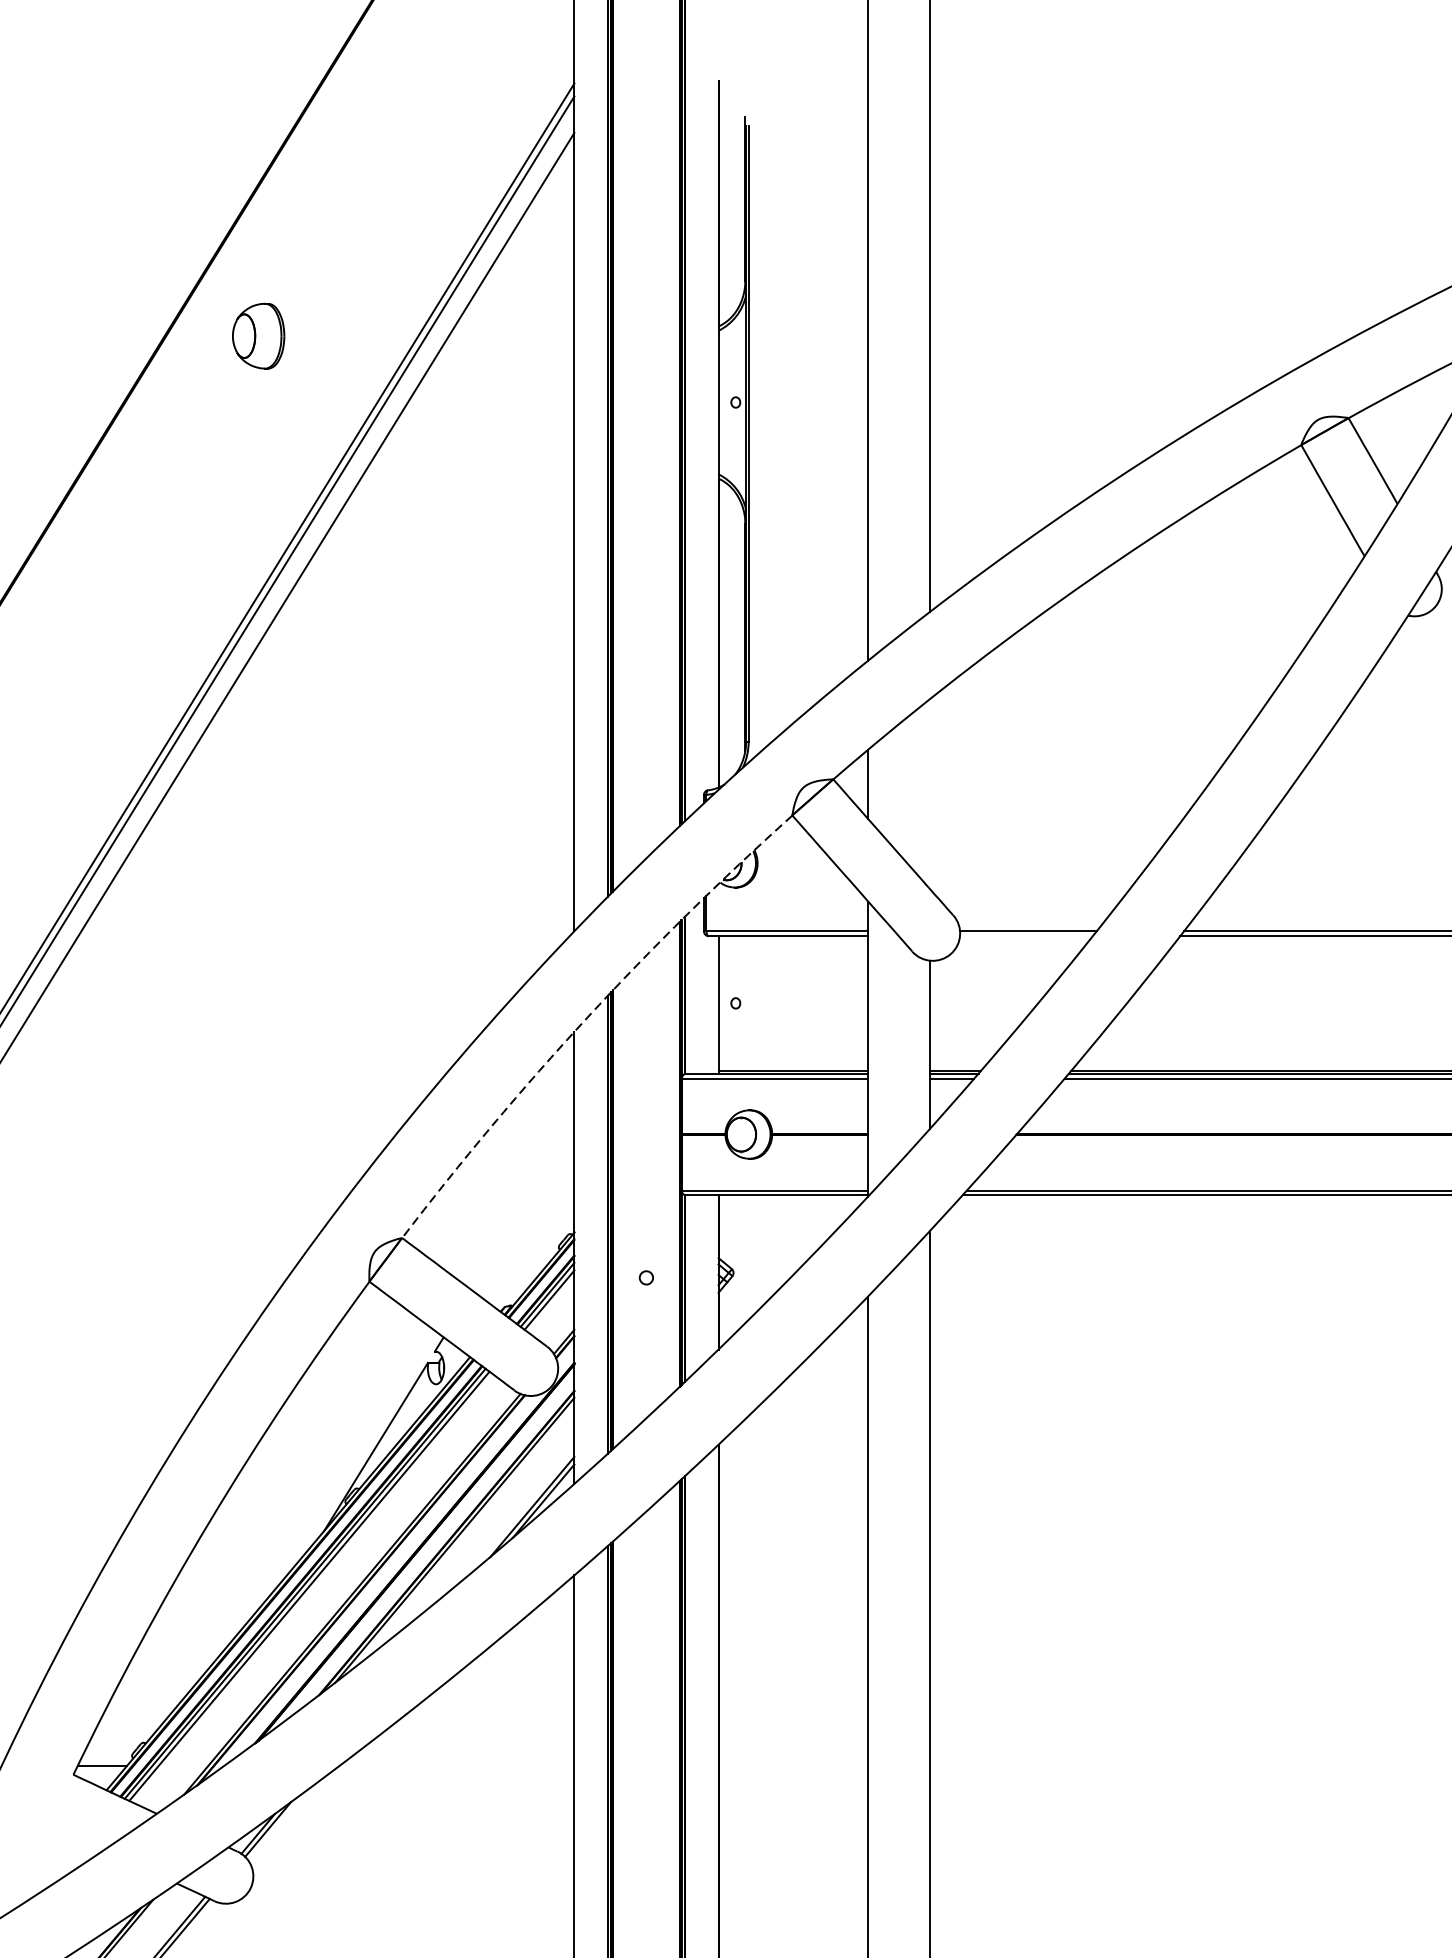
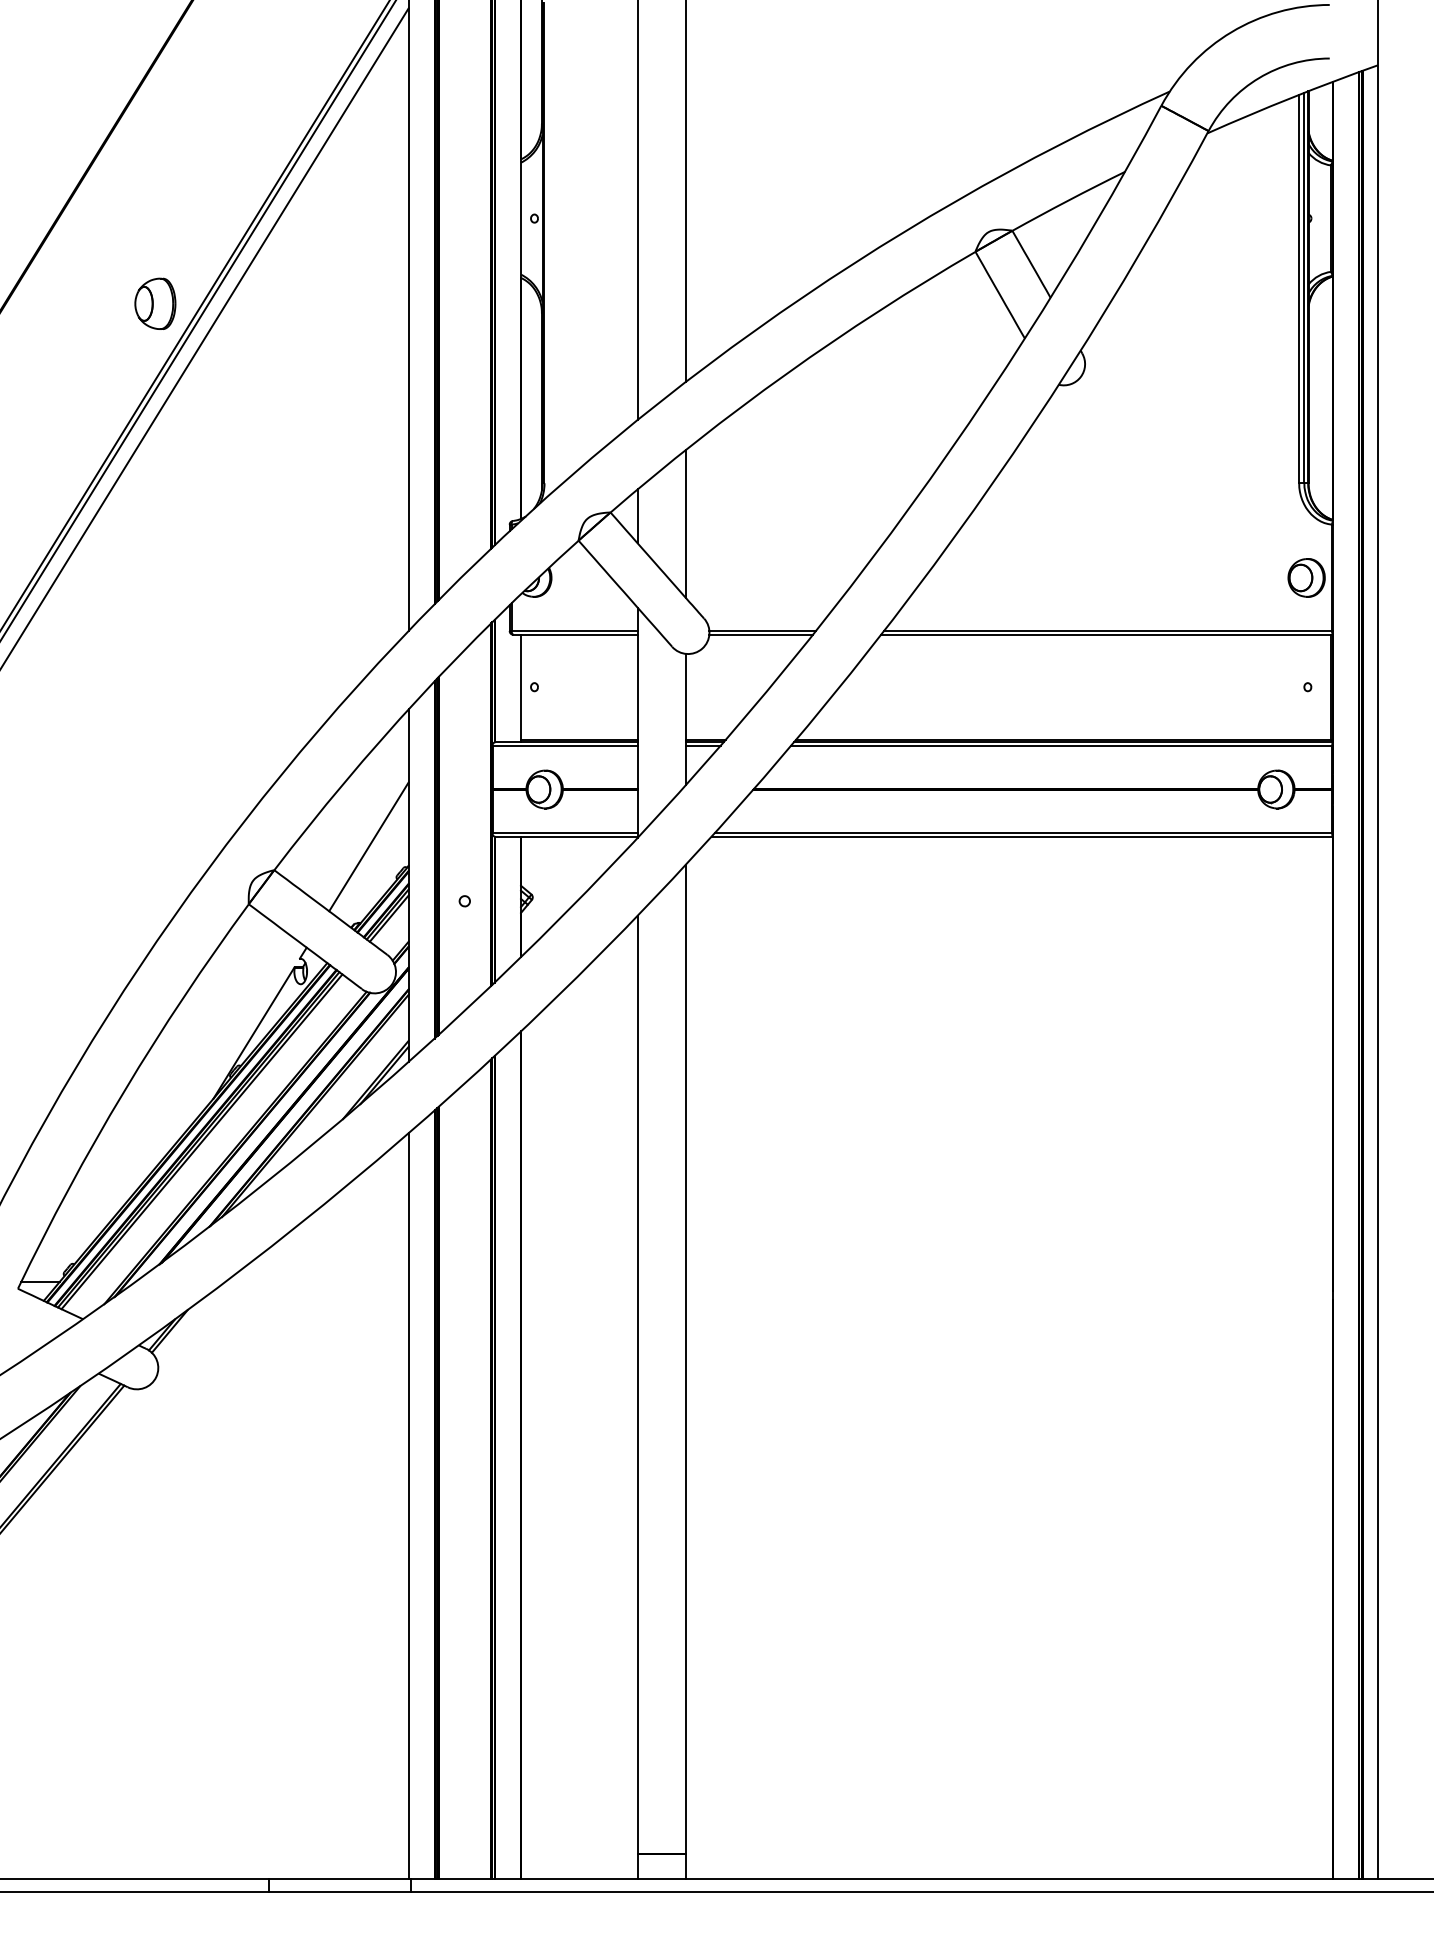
part: (258, 335) -> (155, 303), moved
line: (929, 793) -> (685, 523), added
line: (1026, 935) -> (761, 634), added
arc: (587, 1017) -> (418, 698), dashed -> solid
line: (522, 1207) -> (368, 846), added

